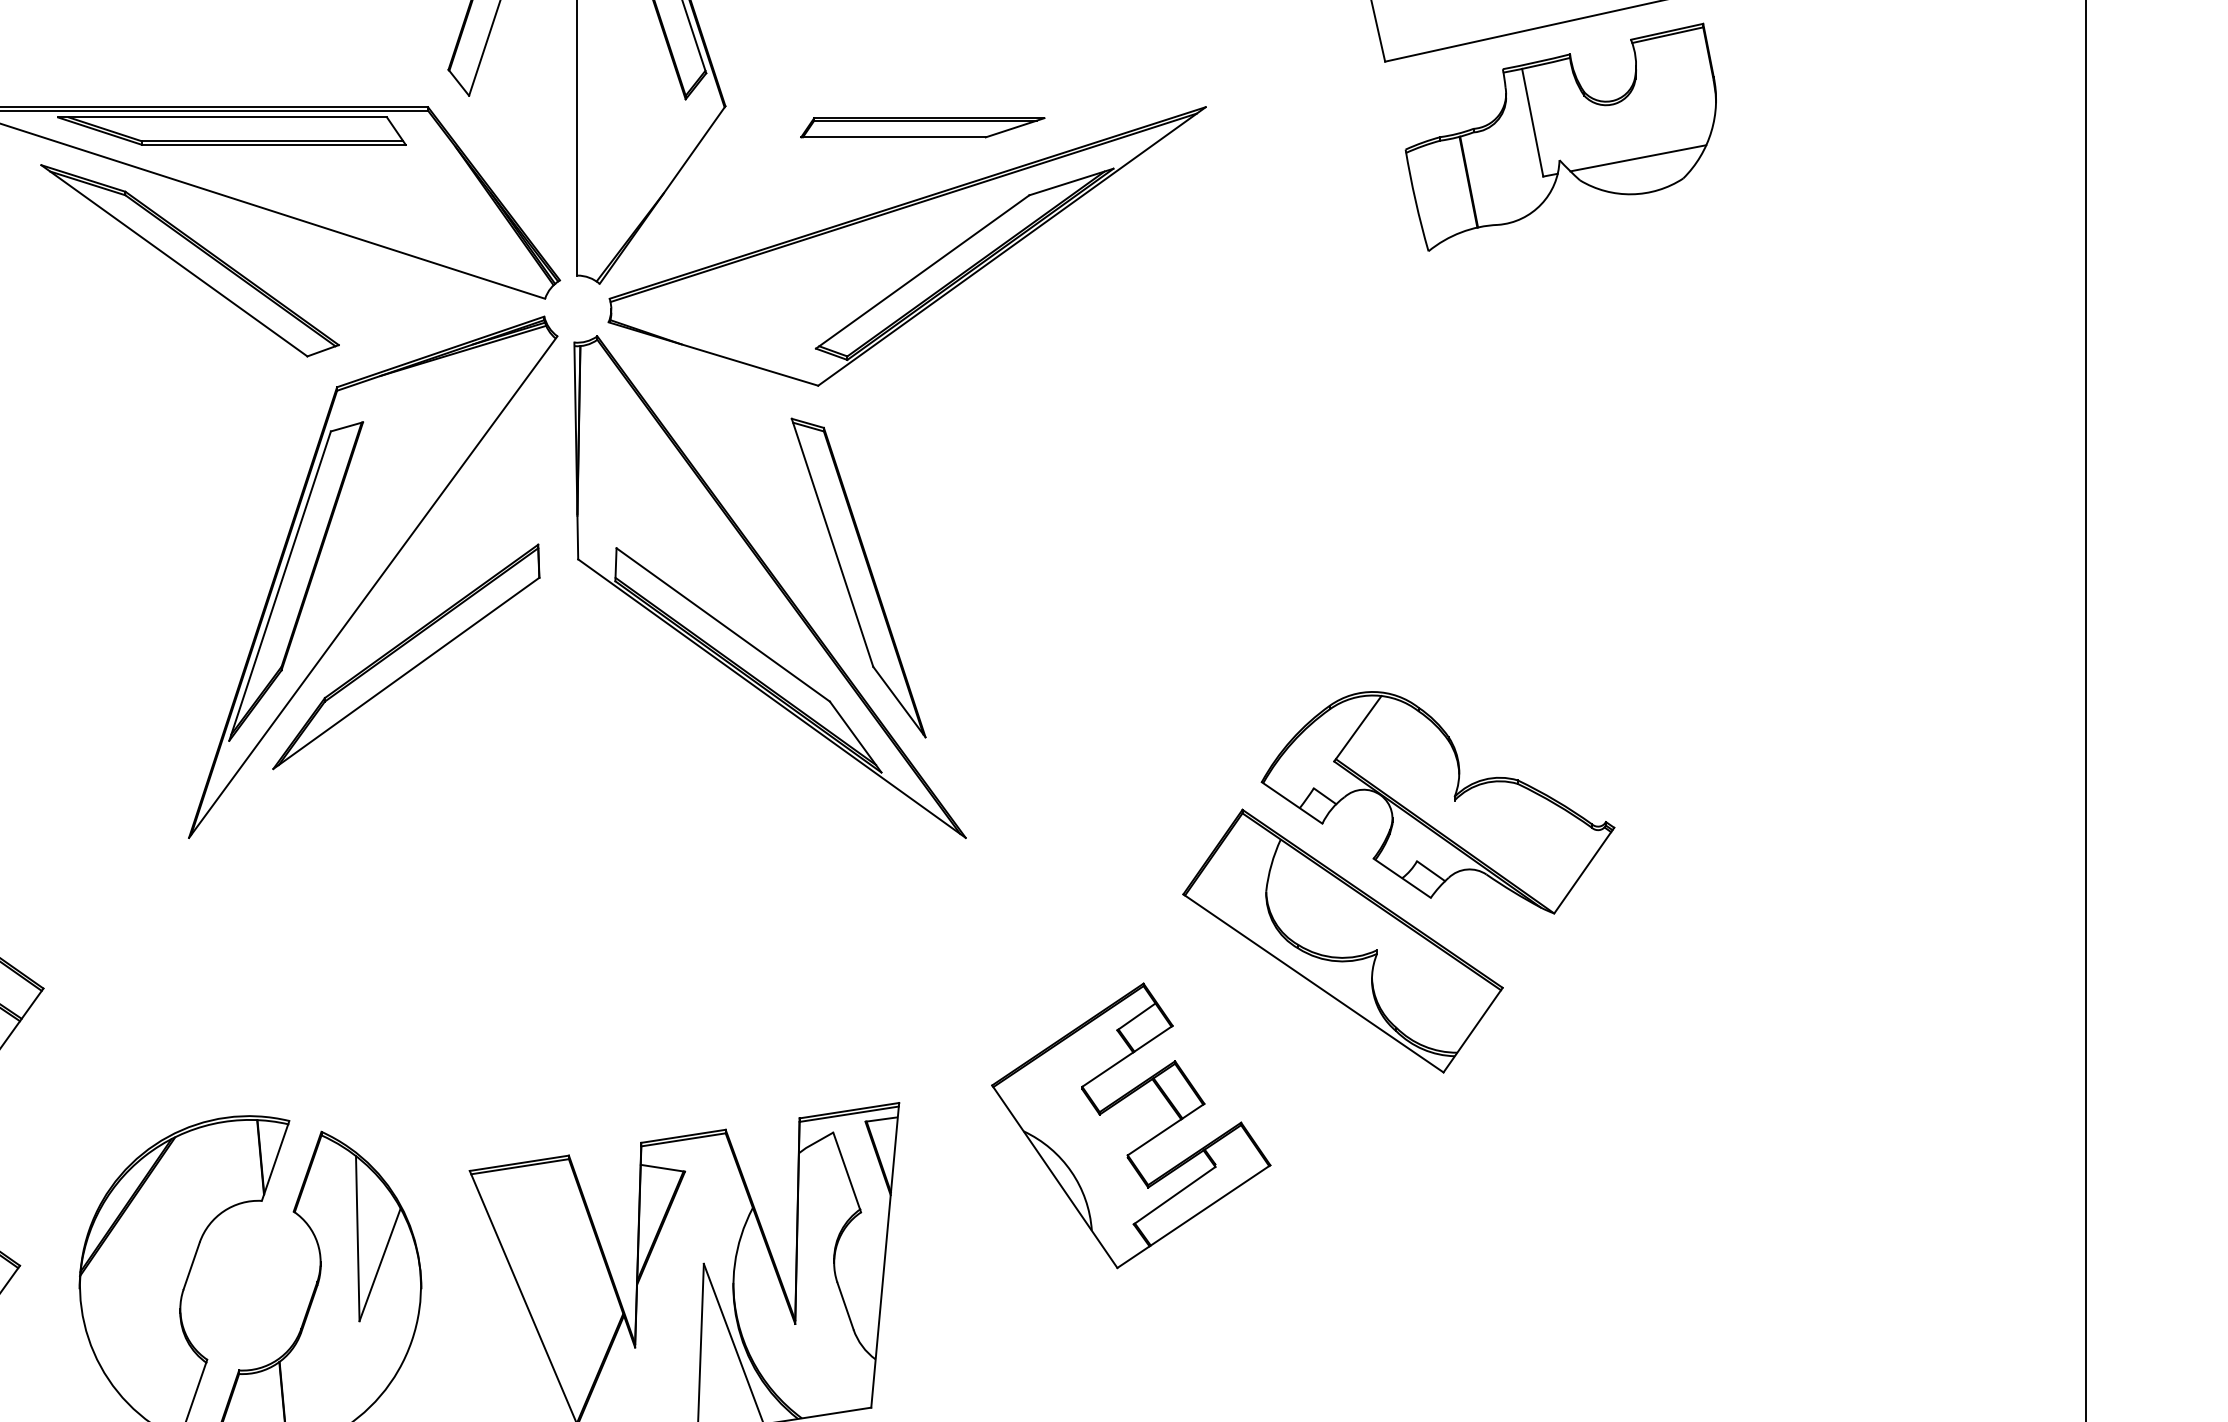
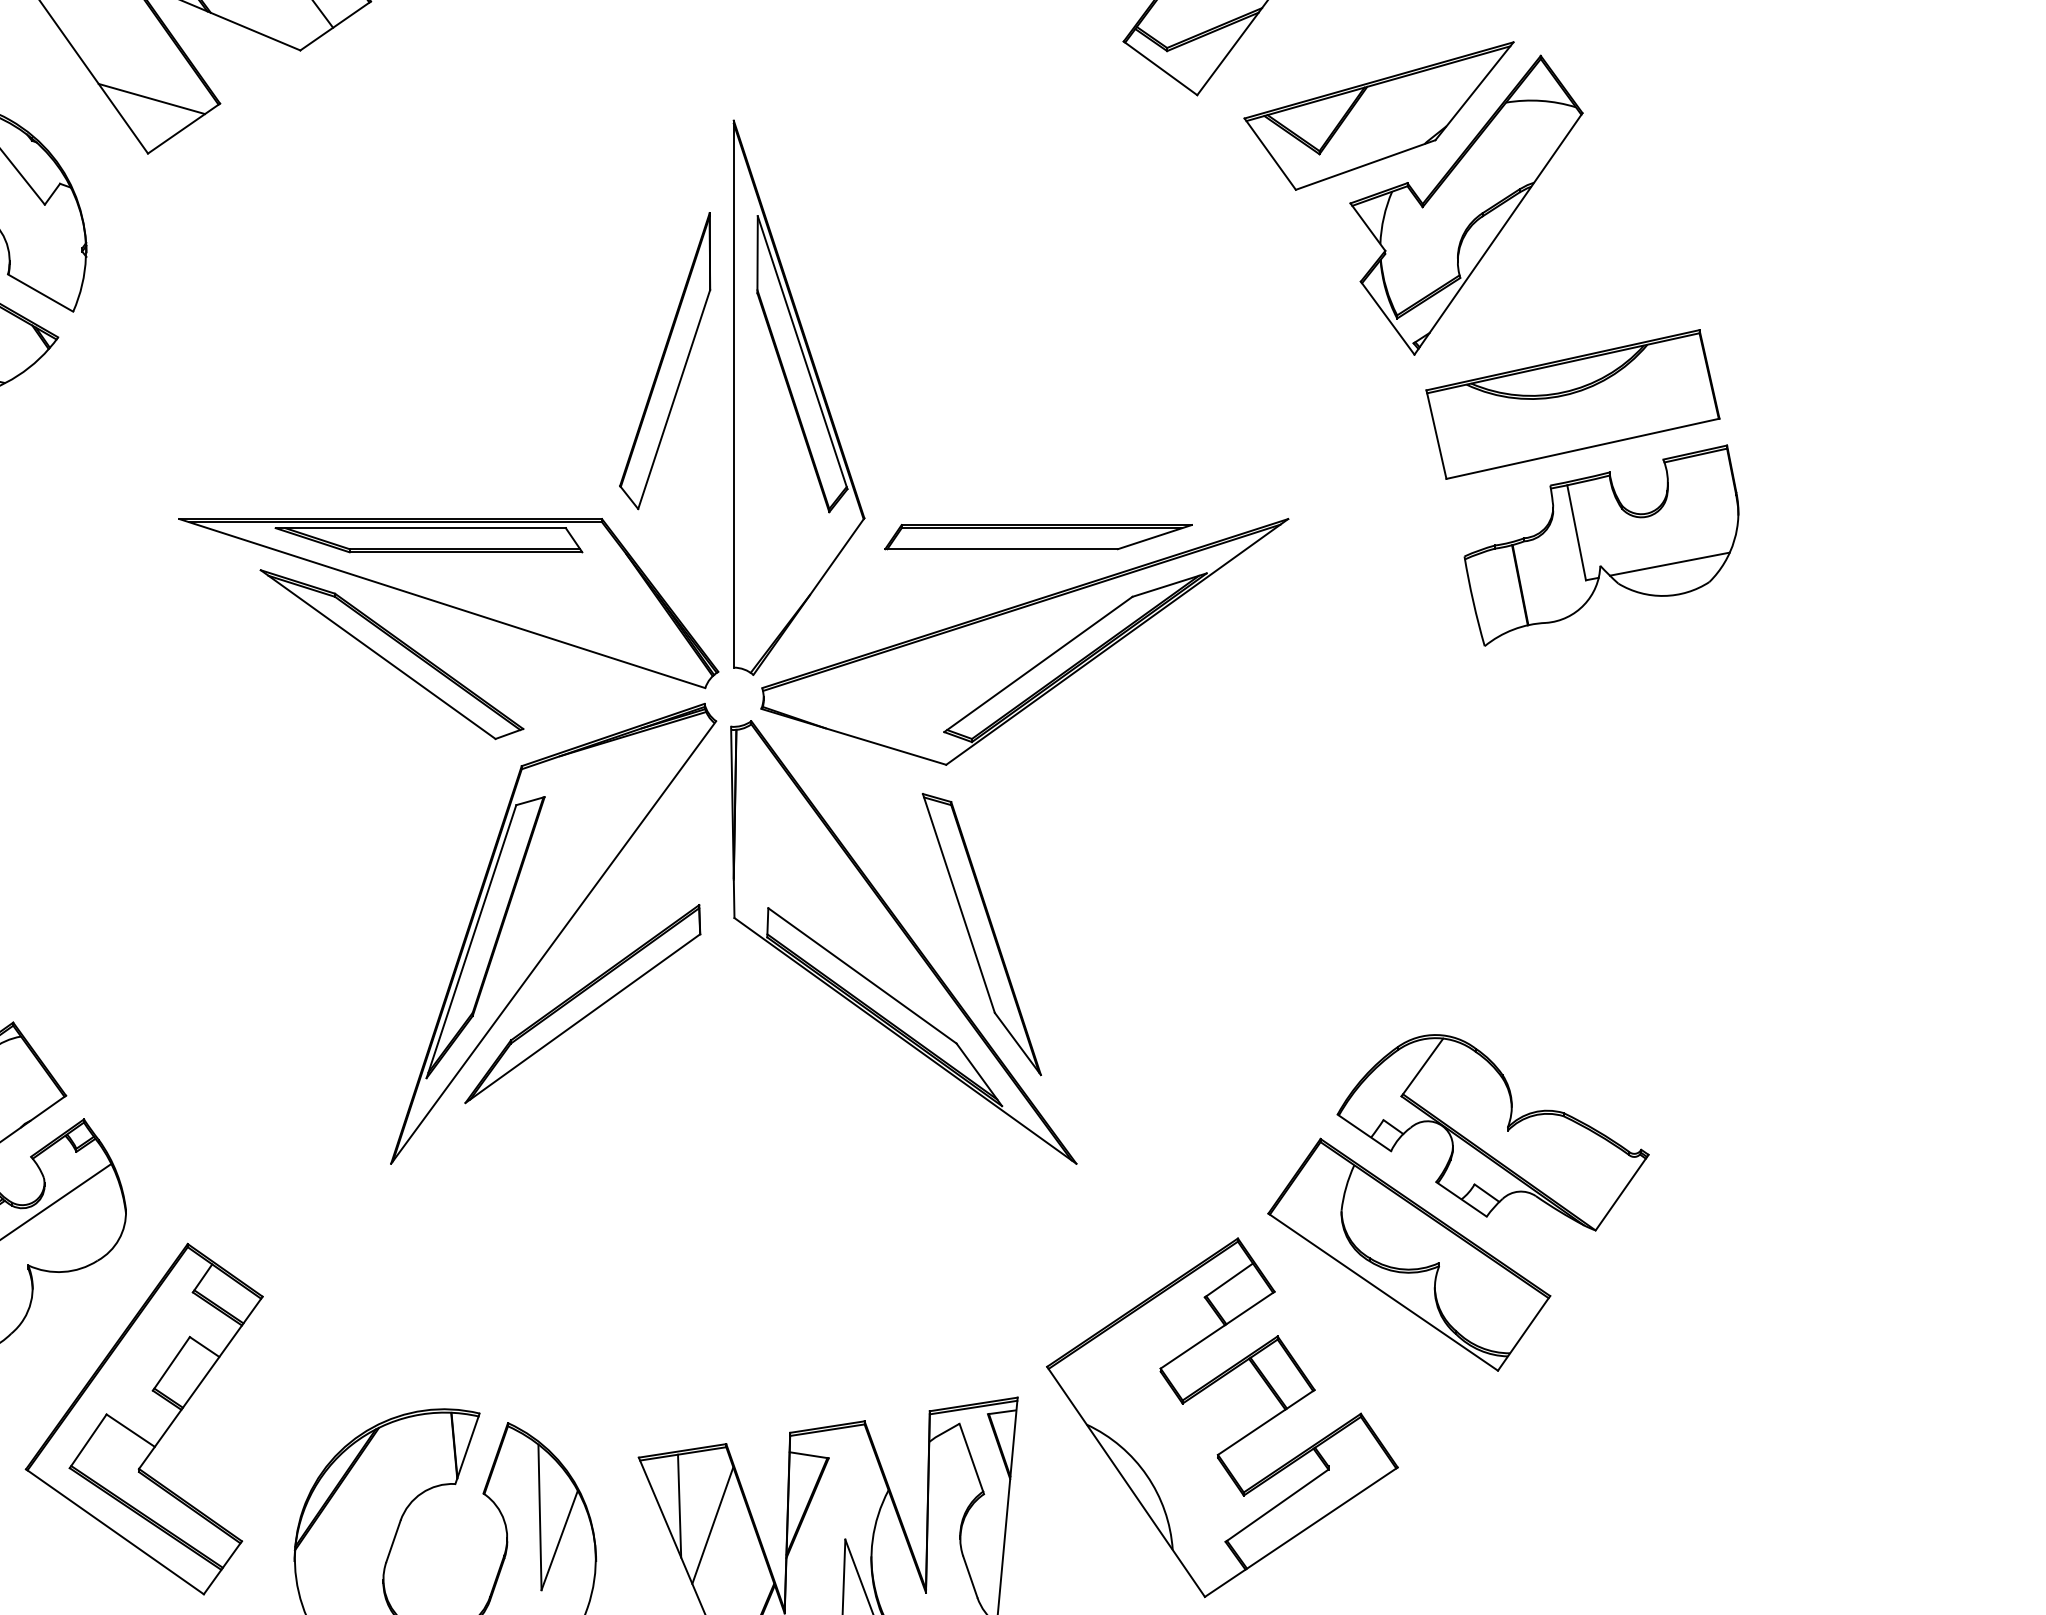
part: (922, 128) -> (1038, 537), size x1.43
part: (1131, 1125) -> (1222, 1417), size x1.43
line: (515, 1225) -> (679, 1505), added
line: (553, 1247) -> (712, 1525), added

